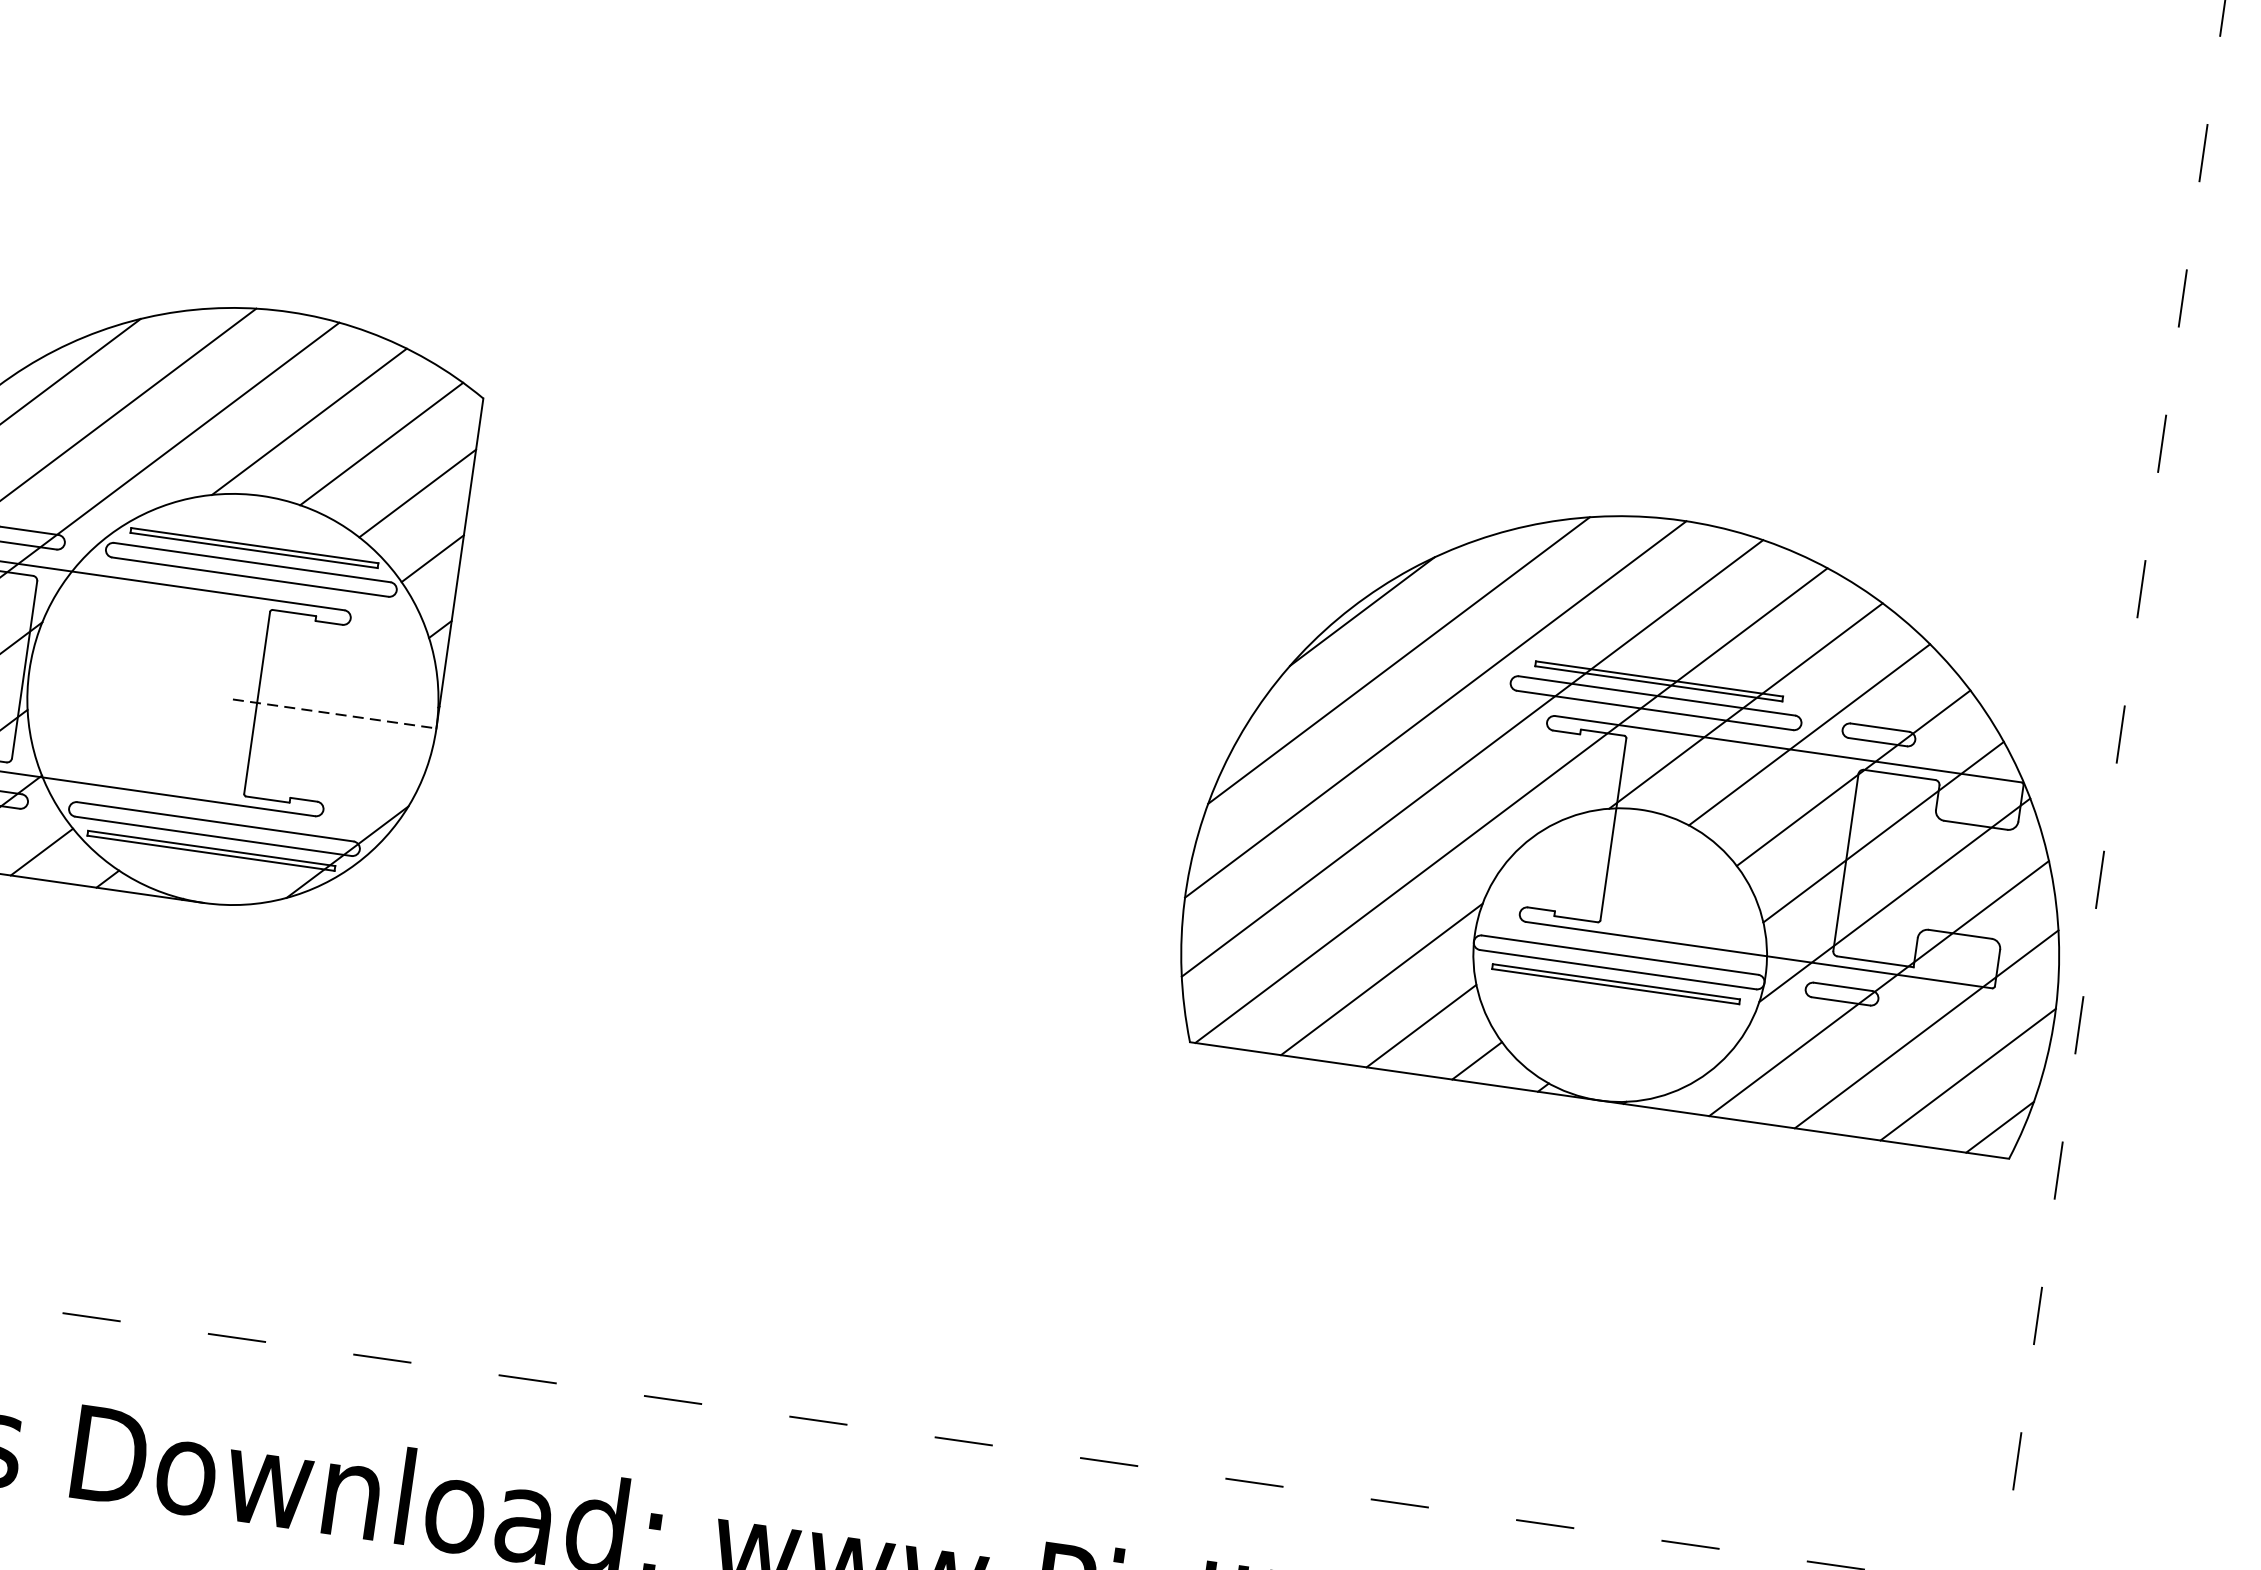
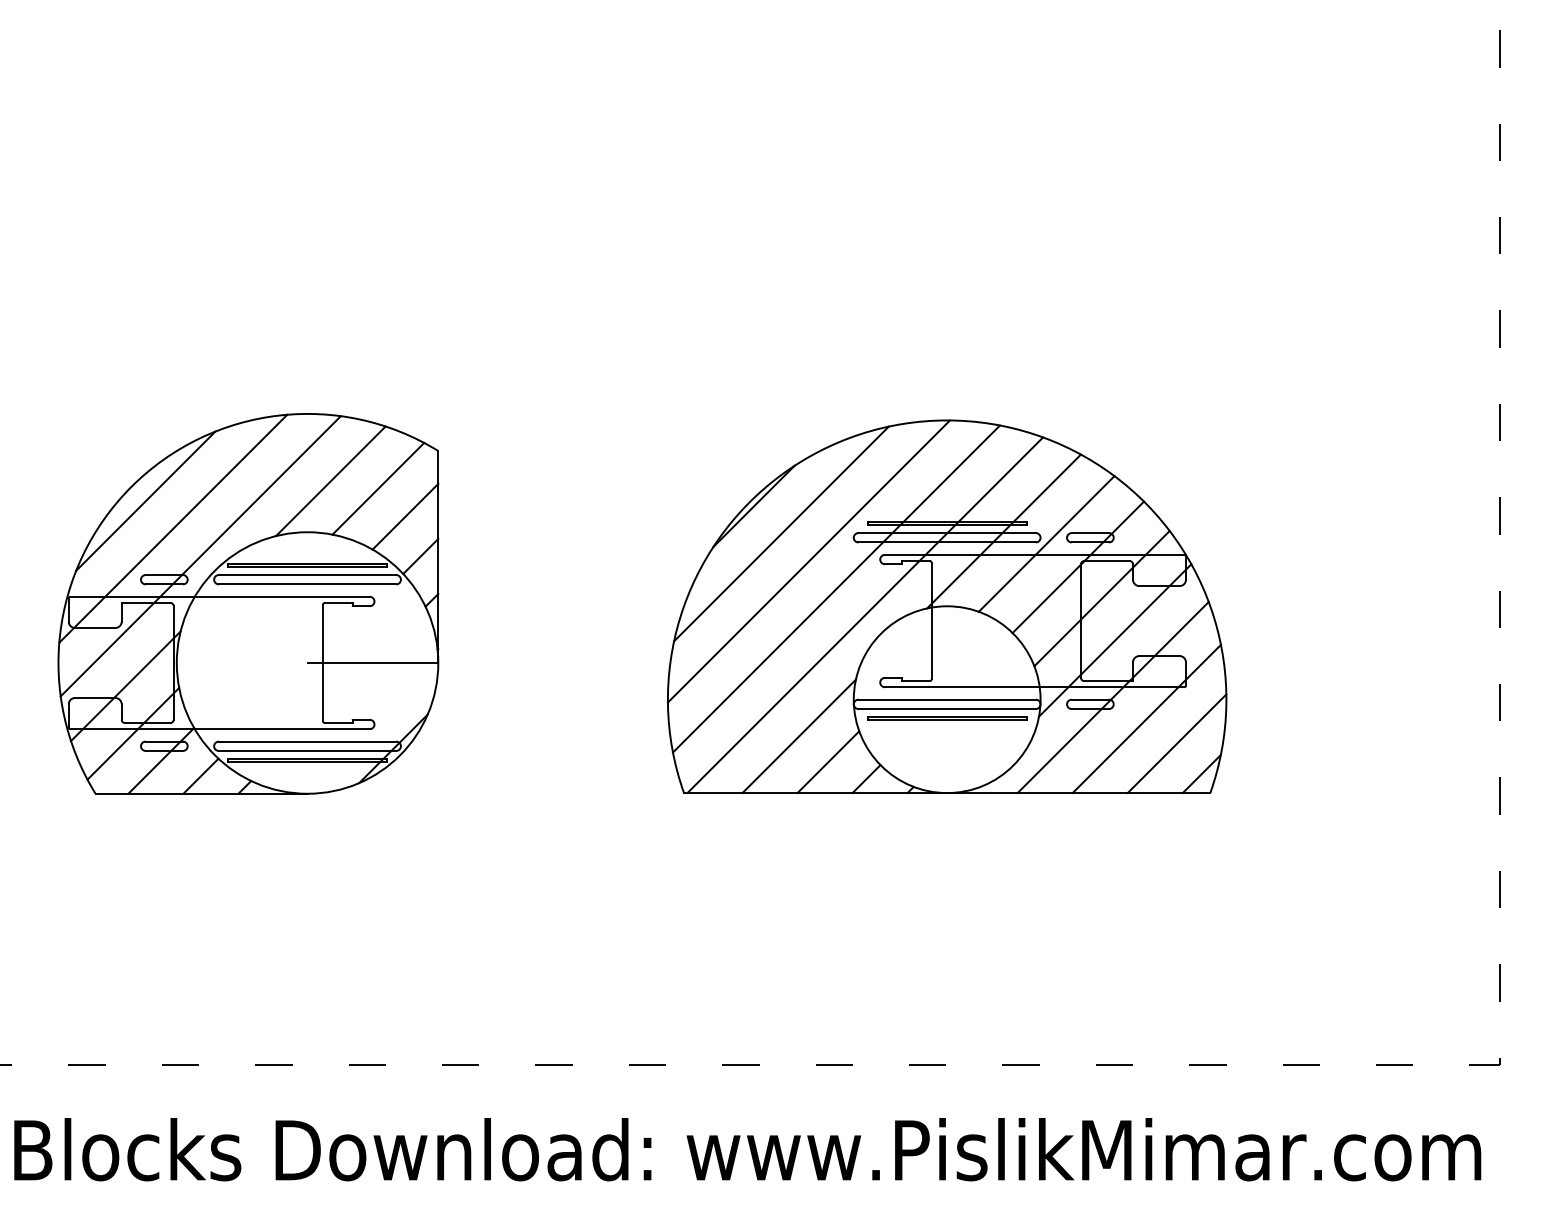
line: (335, 714) -> (373, 663), dashed -> solid
part: (1639, 809) -> (946, 606), moved

